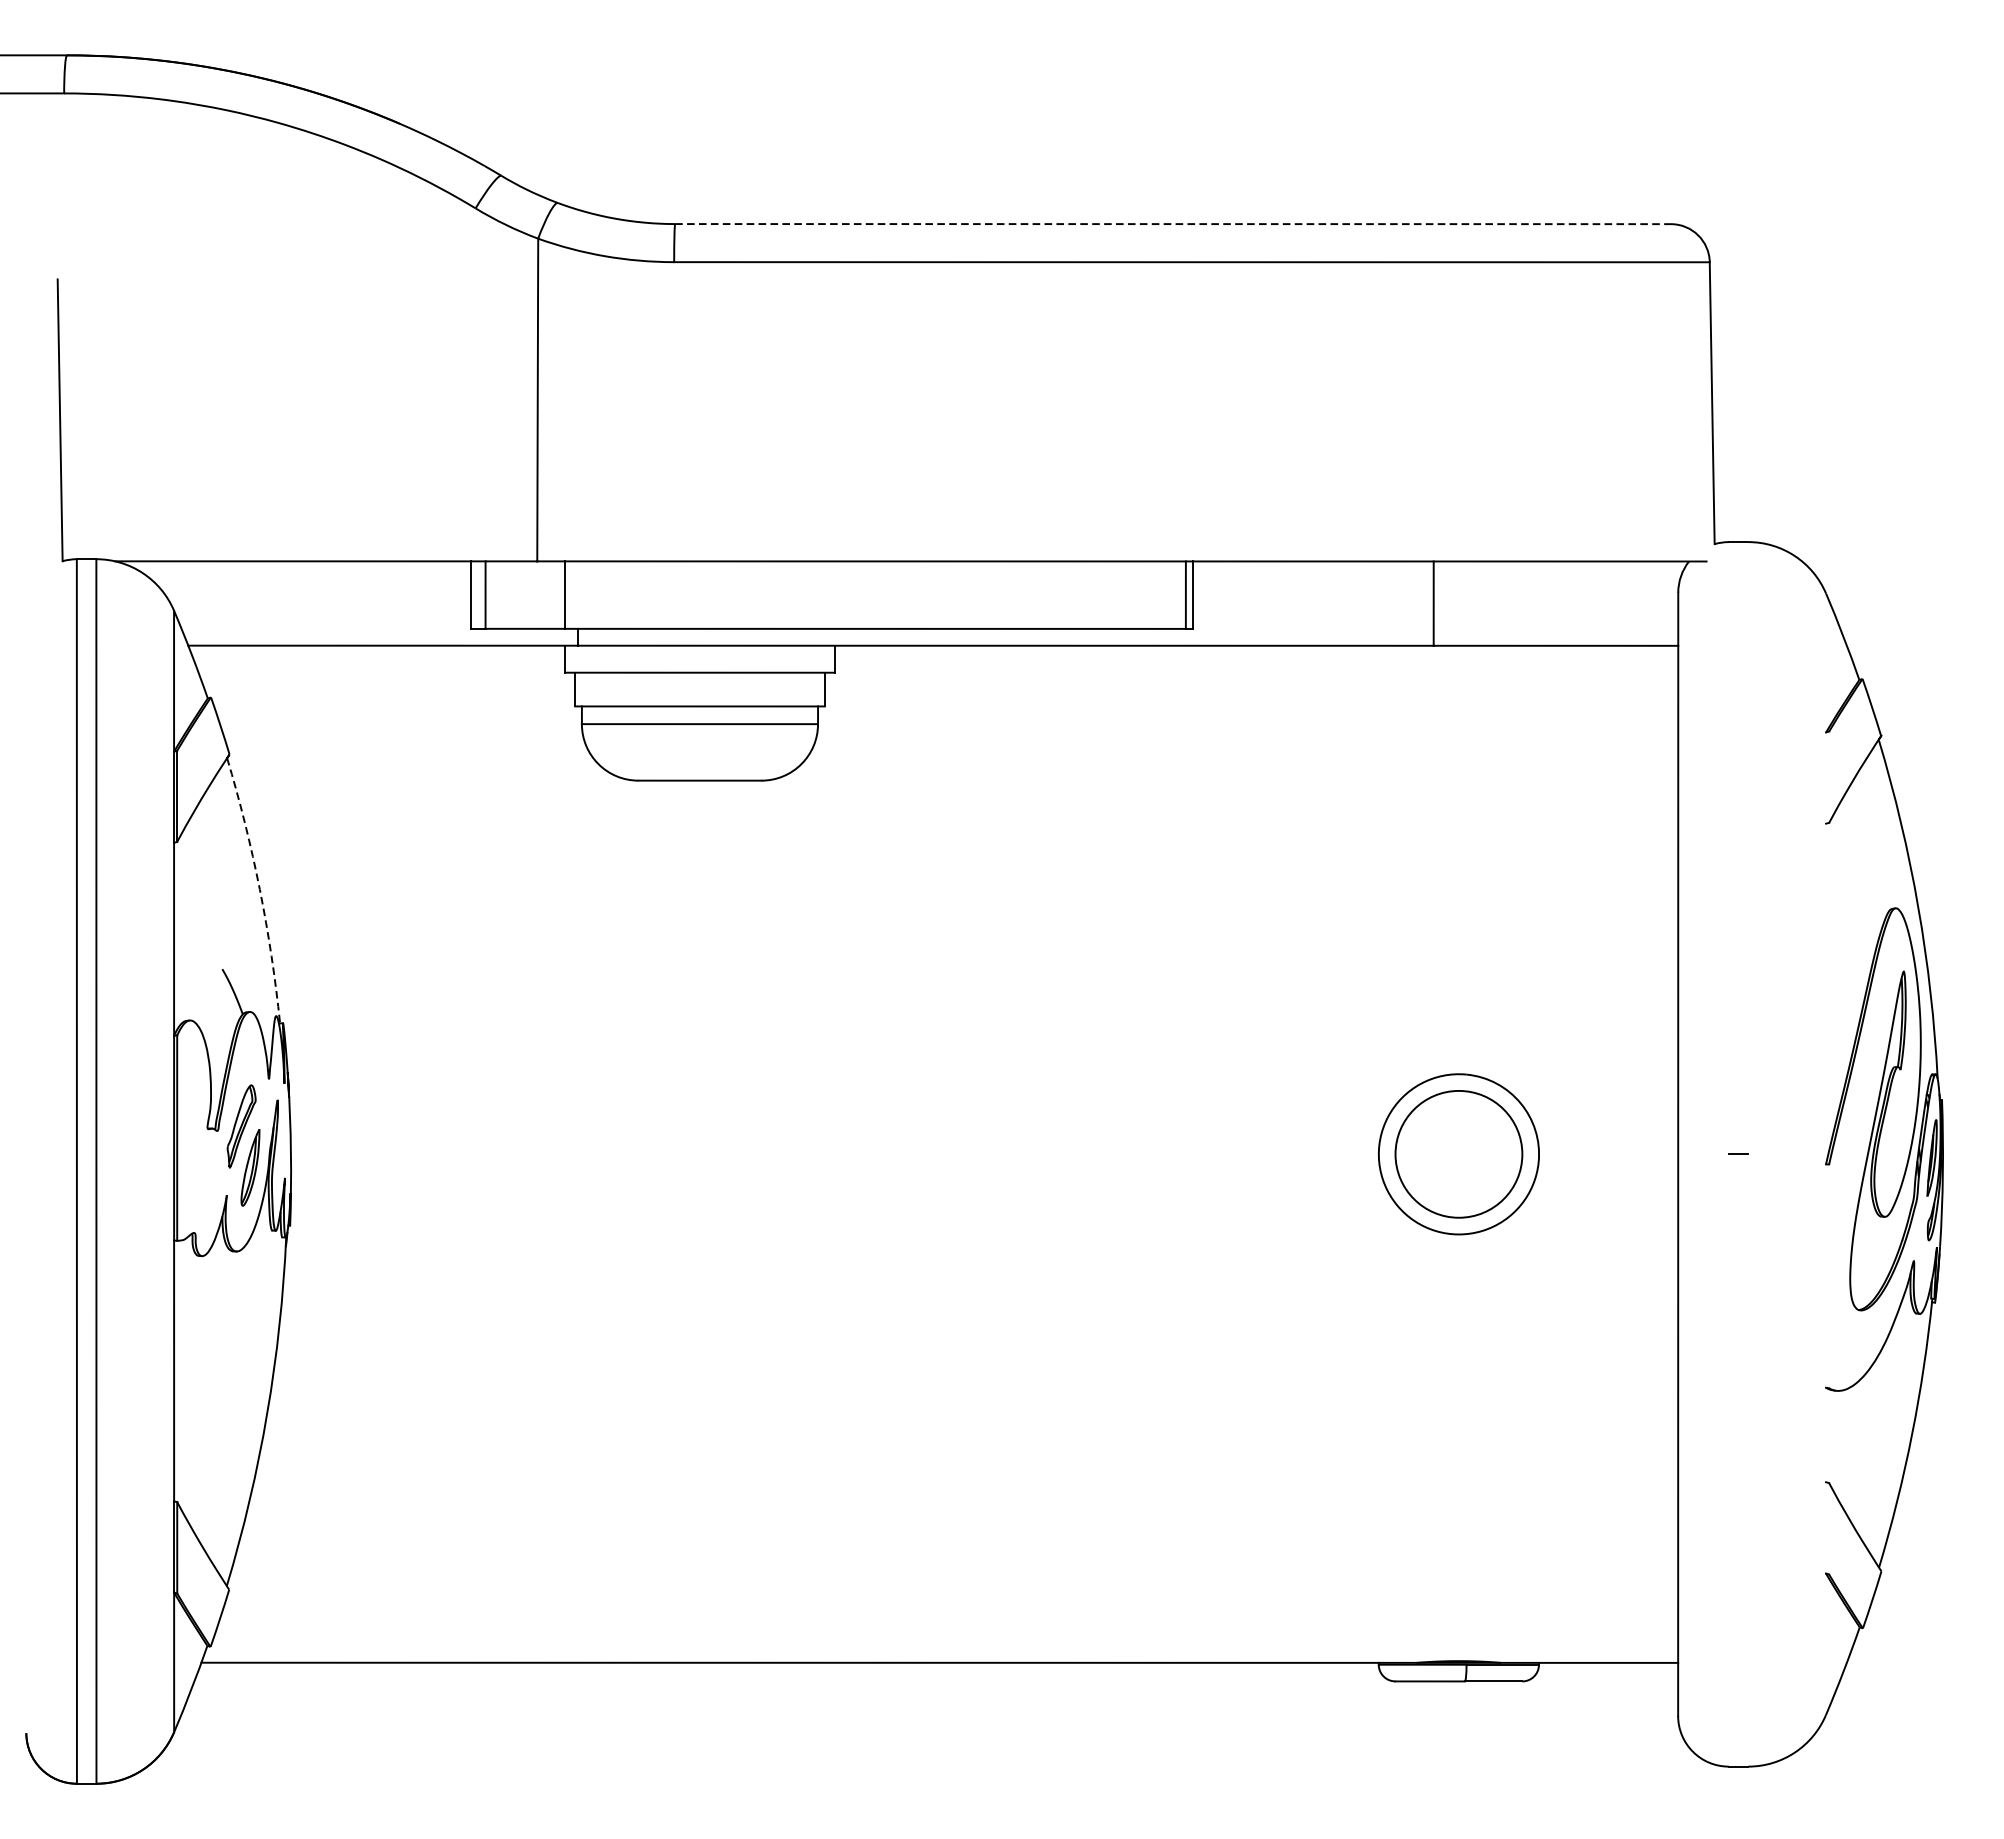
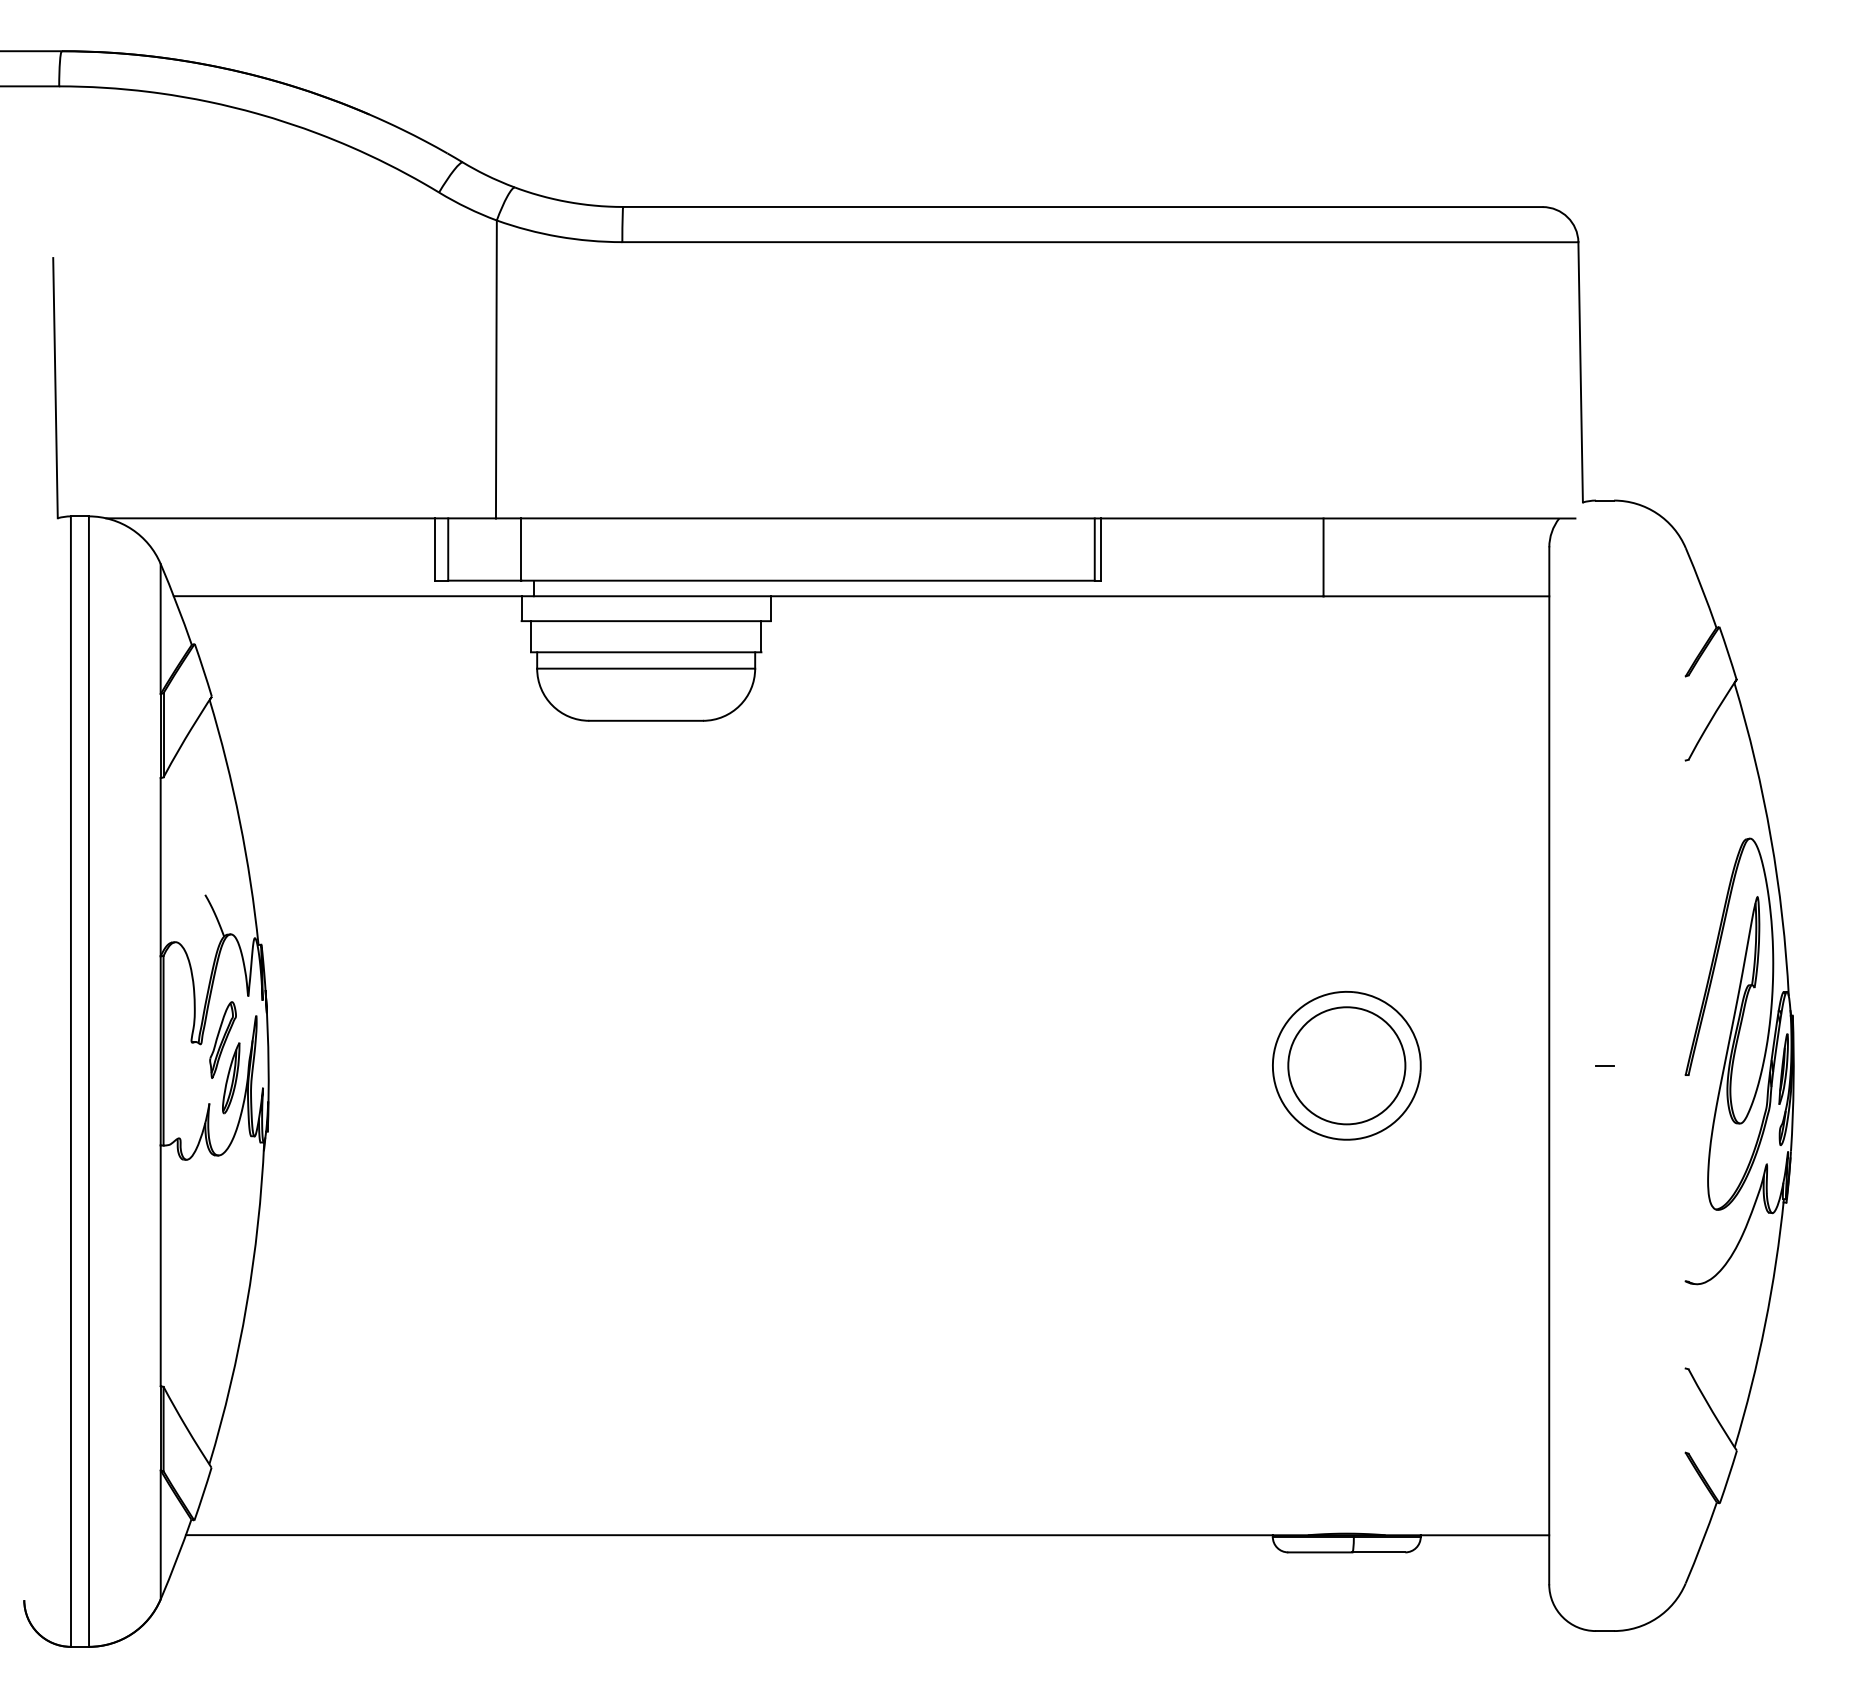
line: (1172, 224) -> (1082, 207), dashed -> solid
arc: (259, 889) -> (239, 821), dashed -> solid

